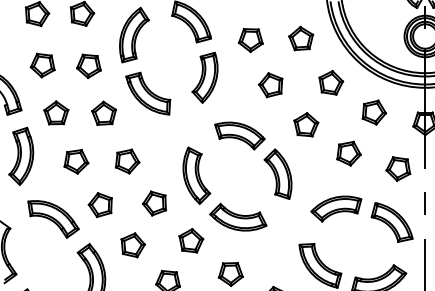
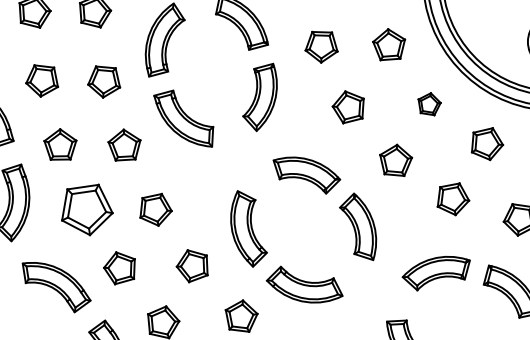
part: (331, 82) -> (429, 103), size x0.7
part: (76, 161) -> (87, 209), size x1.6

